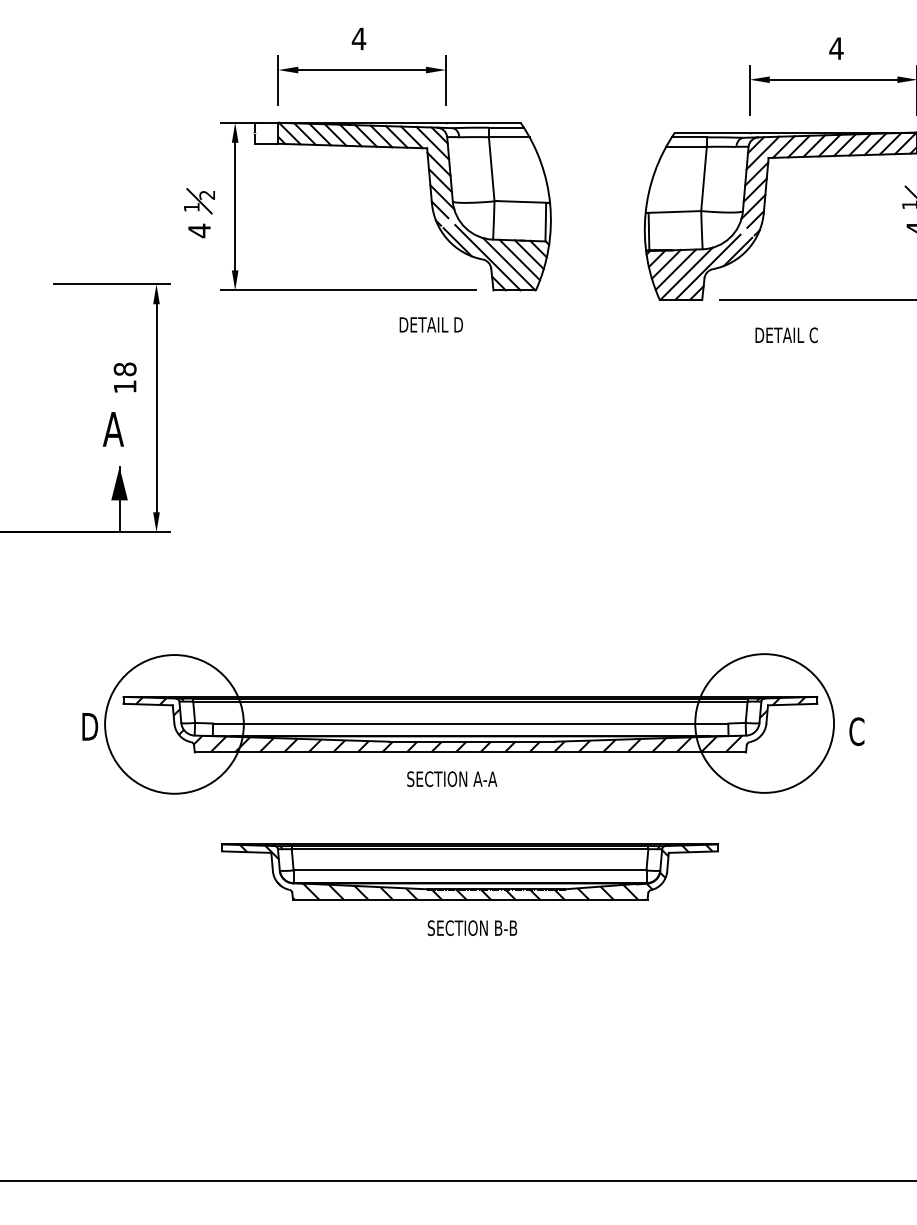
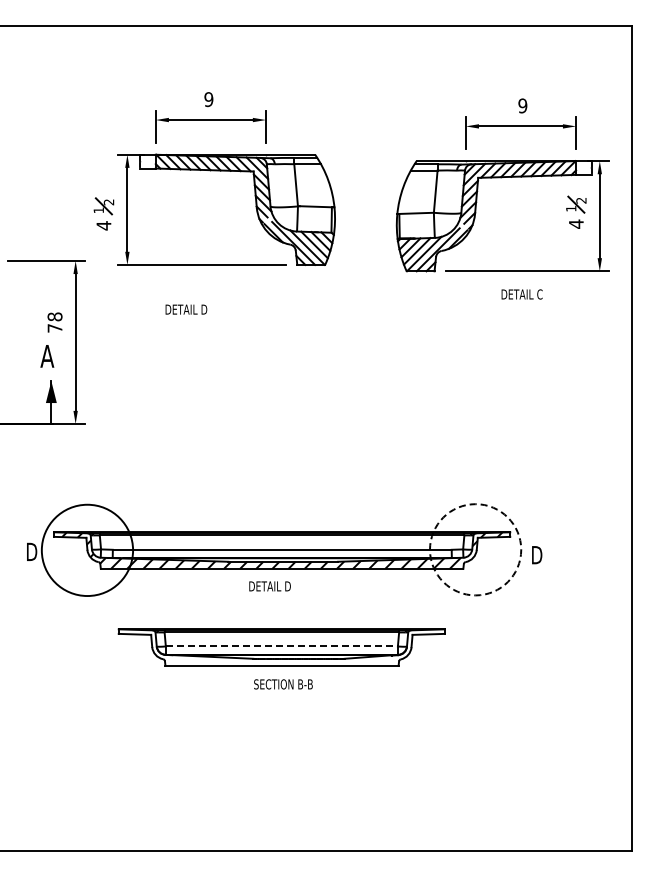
text: (358, 38) -> (208, 99), 4 -> 9
text: (835, 47) -> (522, 105), 4 -> 9
text: (431, 324) -> (186, 309), moved
text: (785, 335) -> (521, 294), moved
text: (124, 387) -> (54, 328), 18 -> 78
circle: (764, 723) -> (475, 549), solid -> dashed
text: (857, 730) -> (536, 554), C -> D
text: (451, 779) -> (269, 586), SECTION A-A -> DETAIL D
line: (471, 870) -> (282, 646), solid -> dashed
hatch: (475, 872) -> (285, 647), removed

